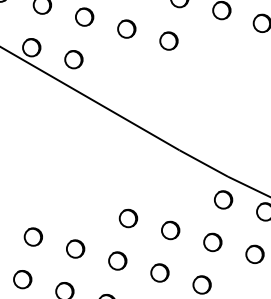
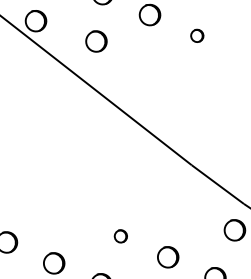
circle: (168, 40) -> (196, 35), size x0.6
circle: (73, 59) -> (95, 41), moved
part: (128, 218) -> (120, 236), size x0.6

